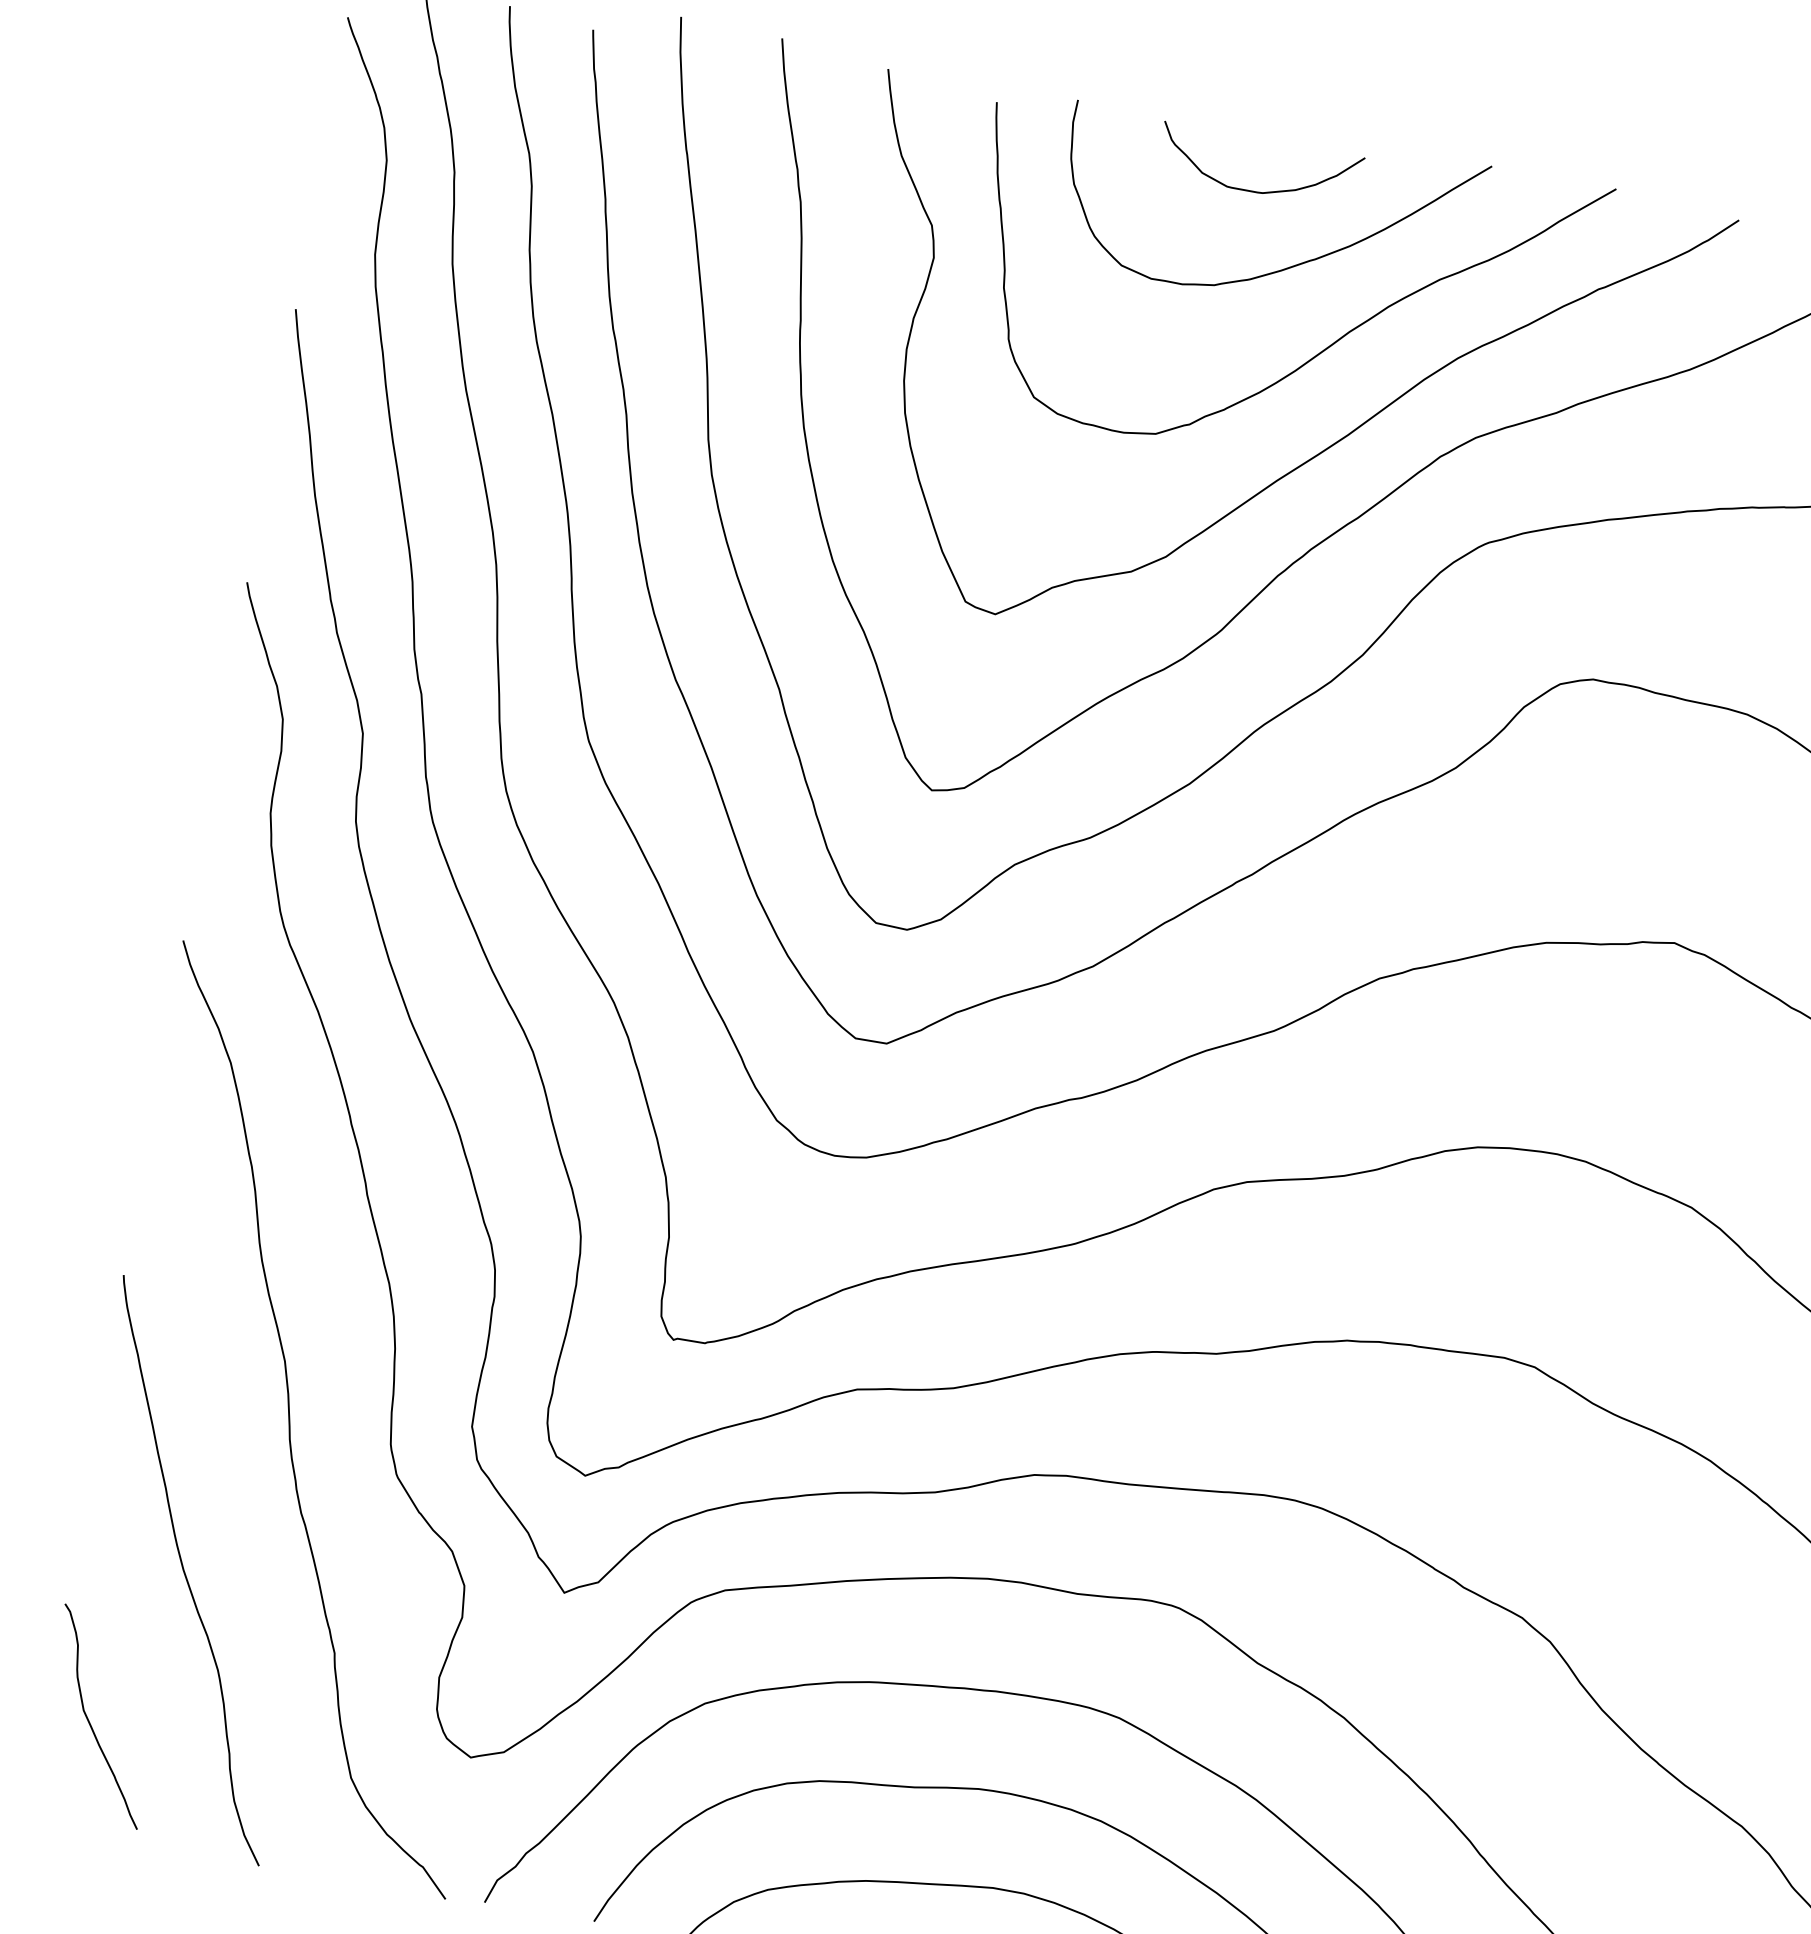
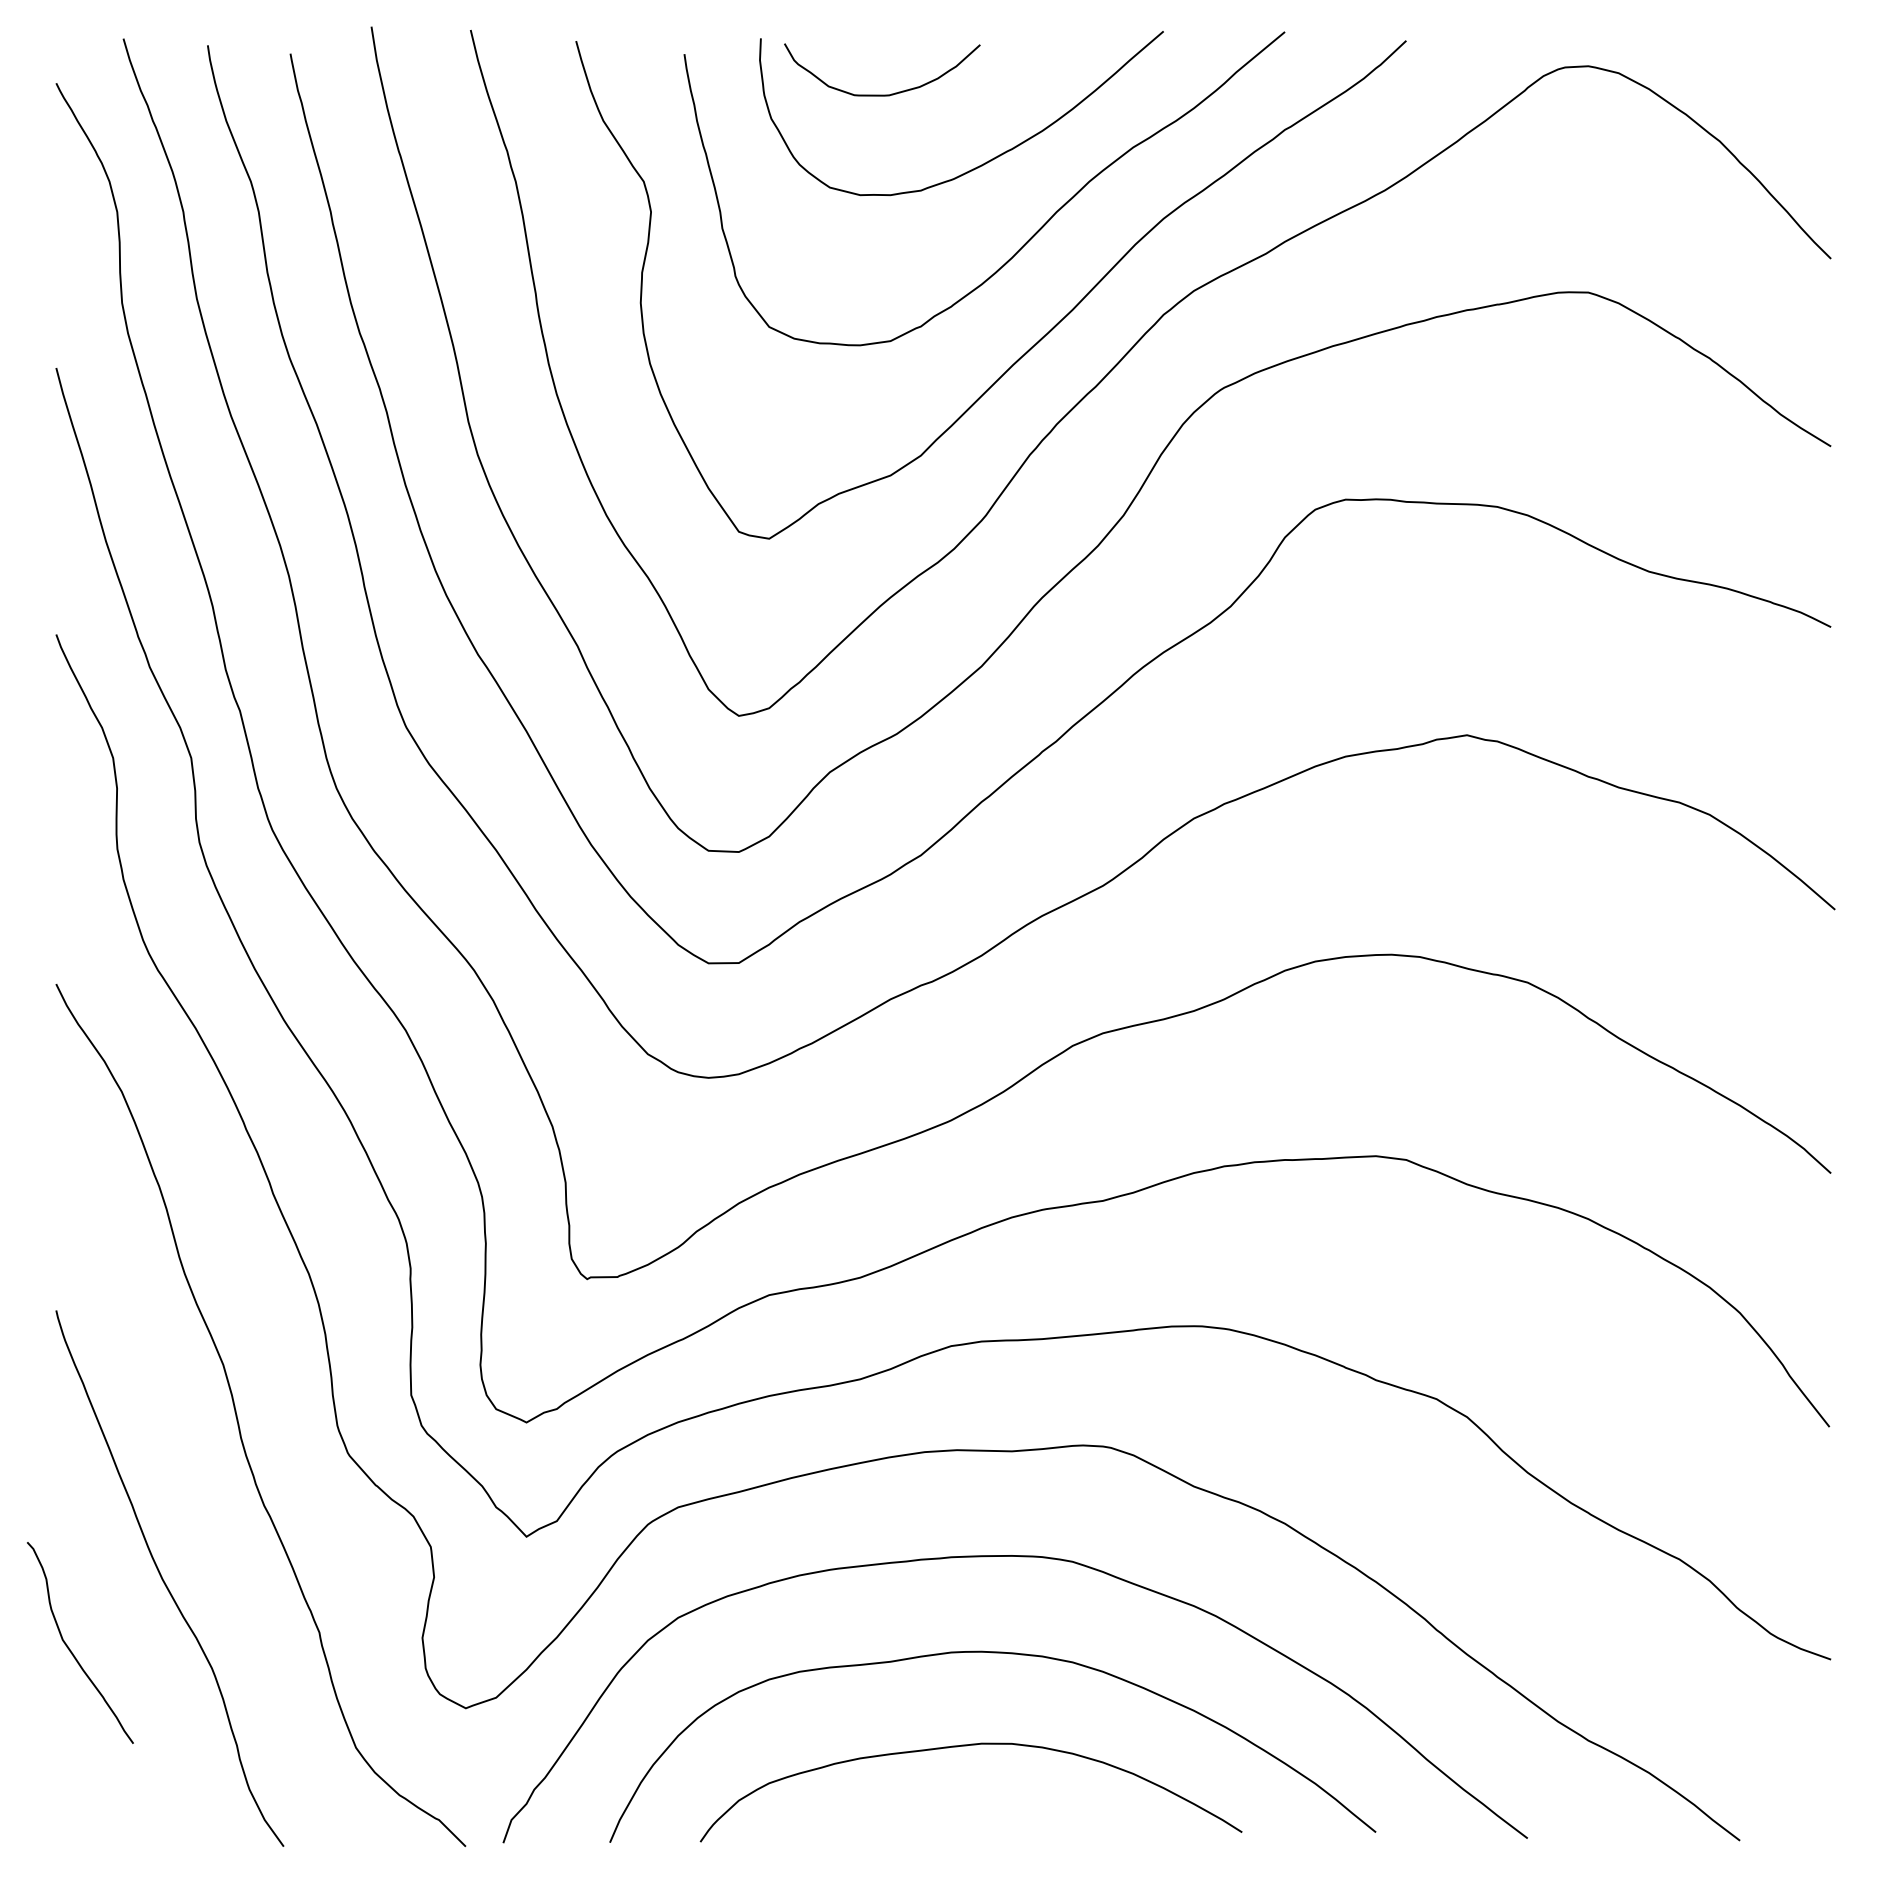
curve: (1256, 191) -> (882, 94), moved
curve: (90, 1722) -> (71, 1650), moved

